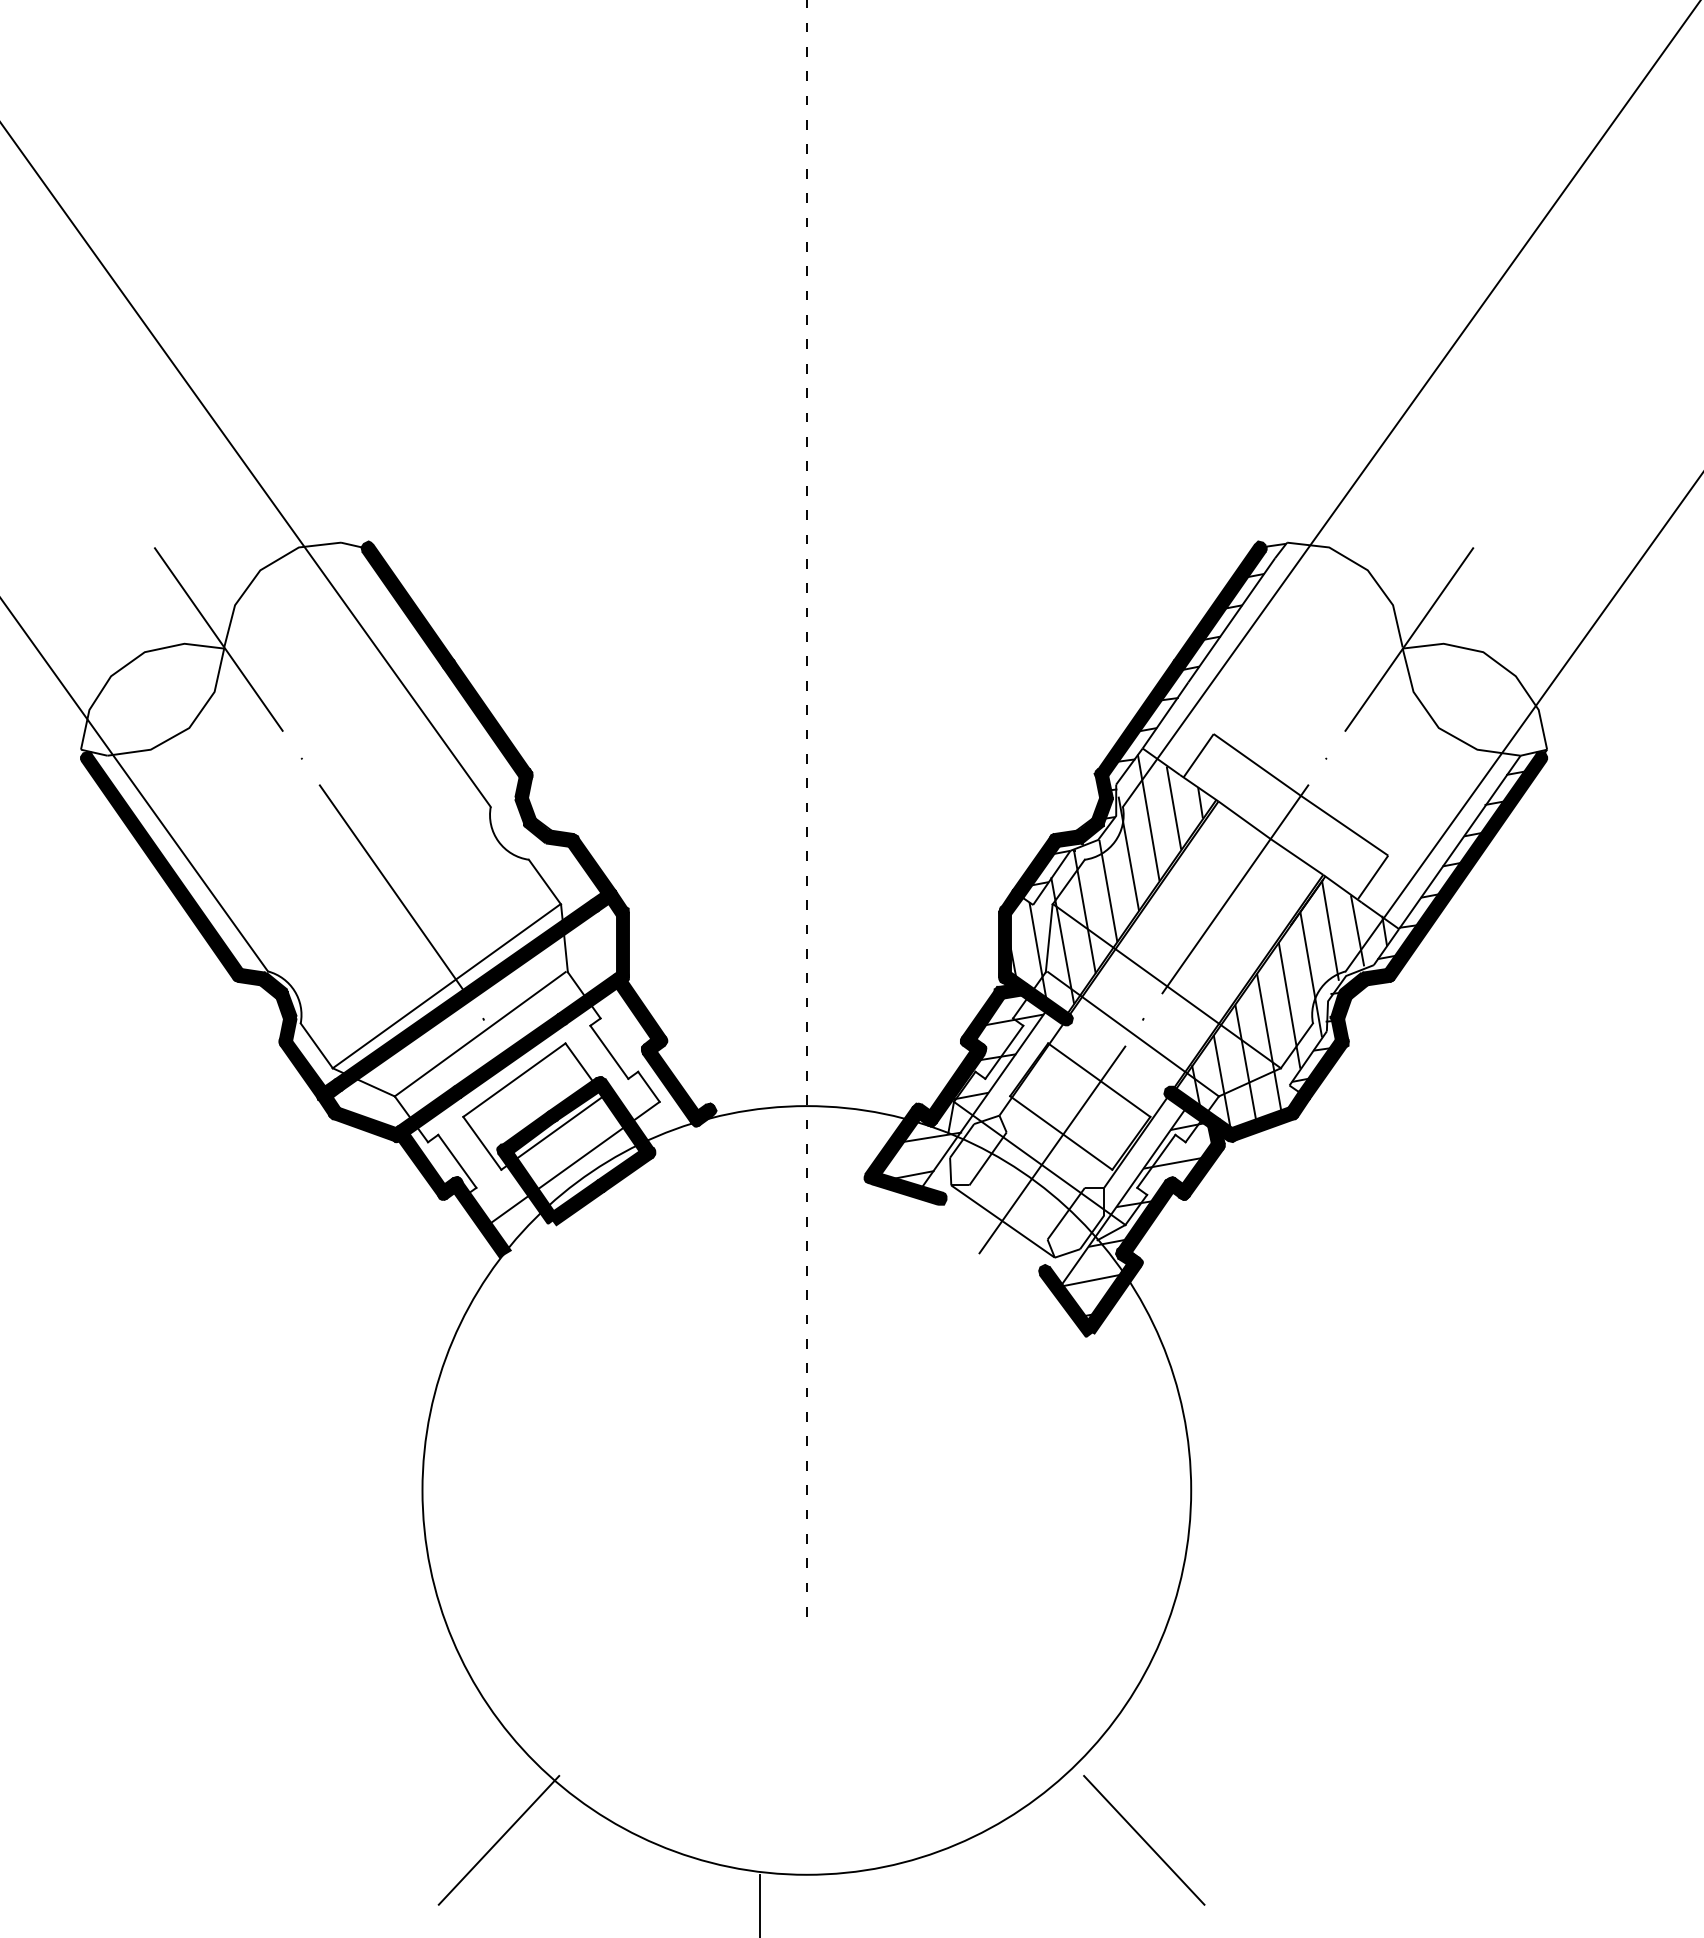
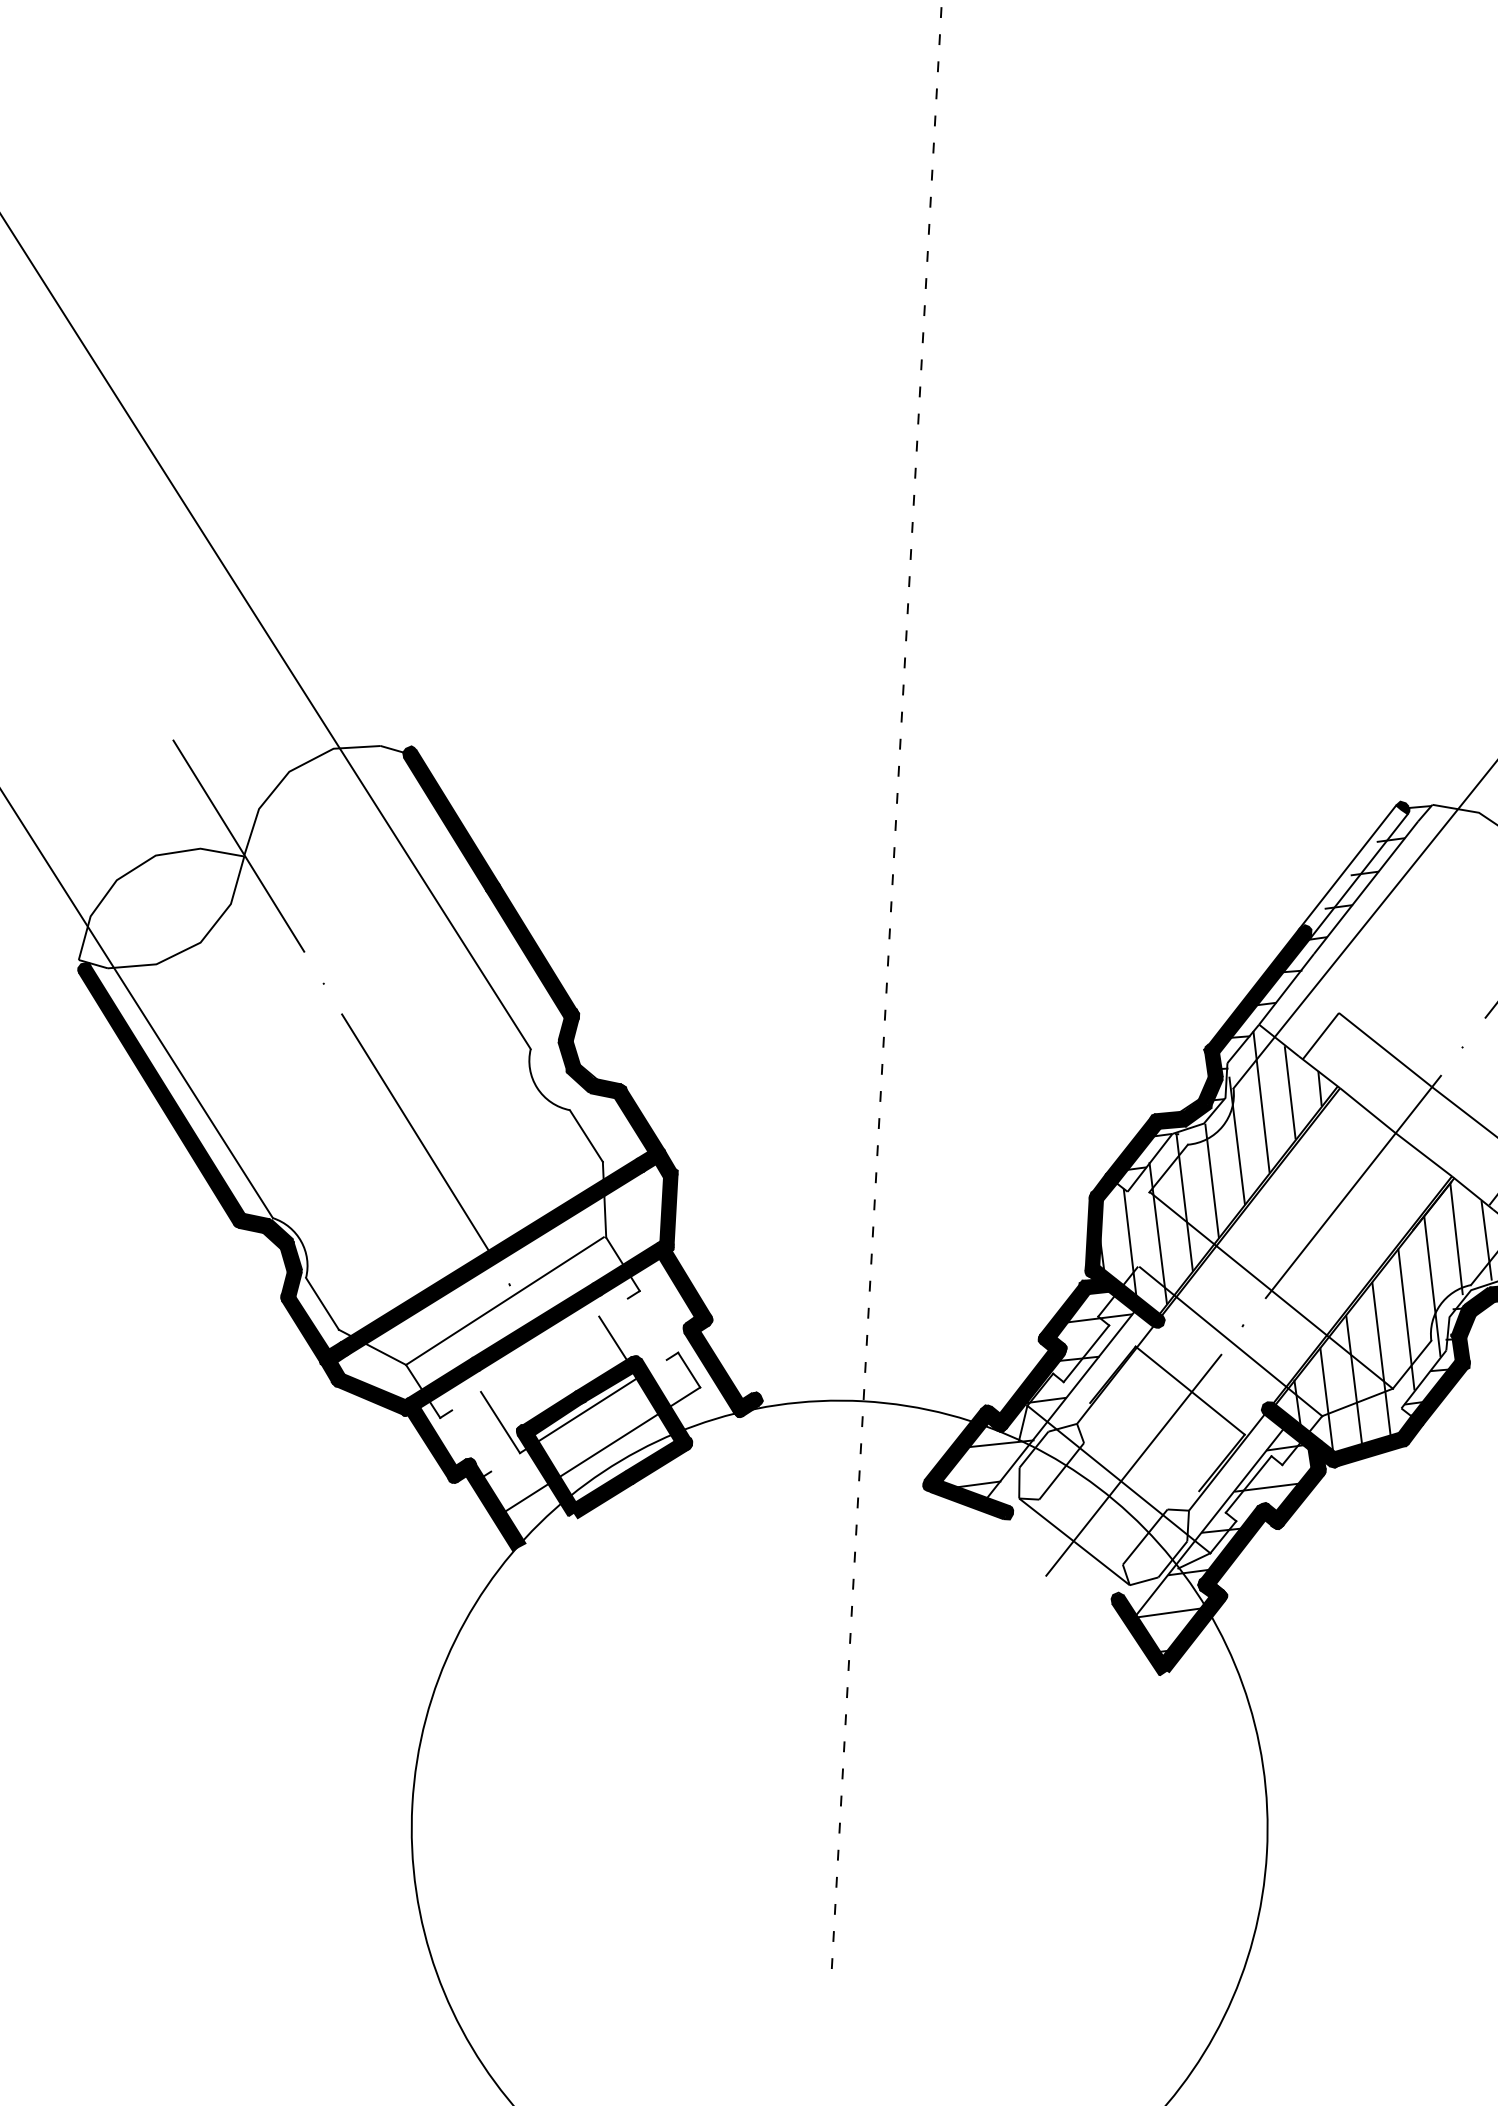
fill: (1219, 606) -> (1353, 871), removed
line: (1048, 938) -> (1142, 1230), removed
line: (446, 986) -> (470, 1245), removed
line: (609, 1051) -> (647, 1328), removed
line: (514, 1079) -> (540, 1353), removed
line: (1061, 1132) -> (1145, 1446), removed
line: (457, 1160) -> (471, 1440), removed

